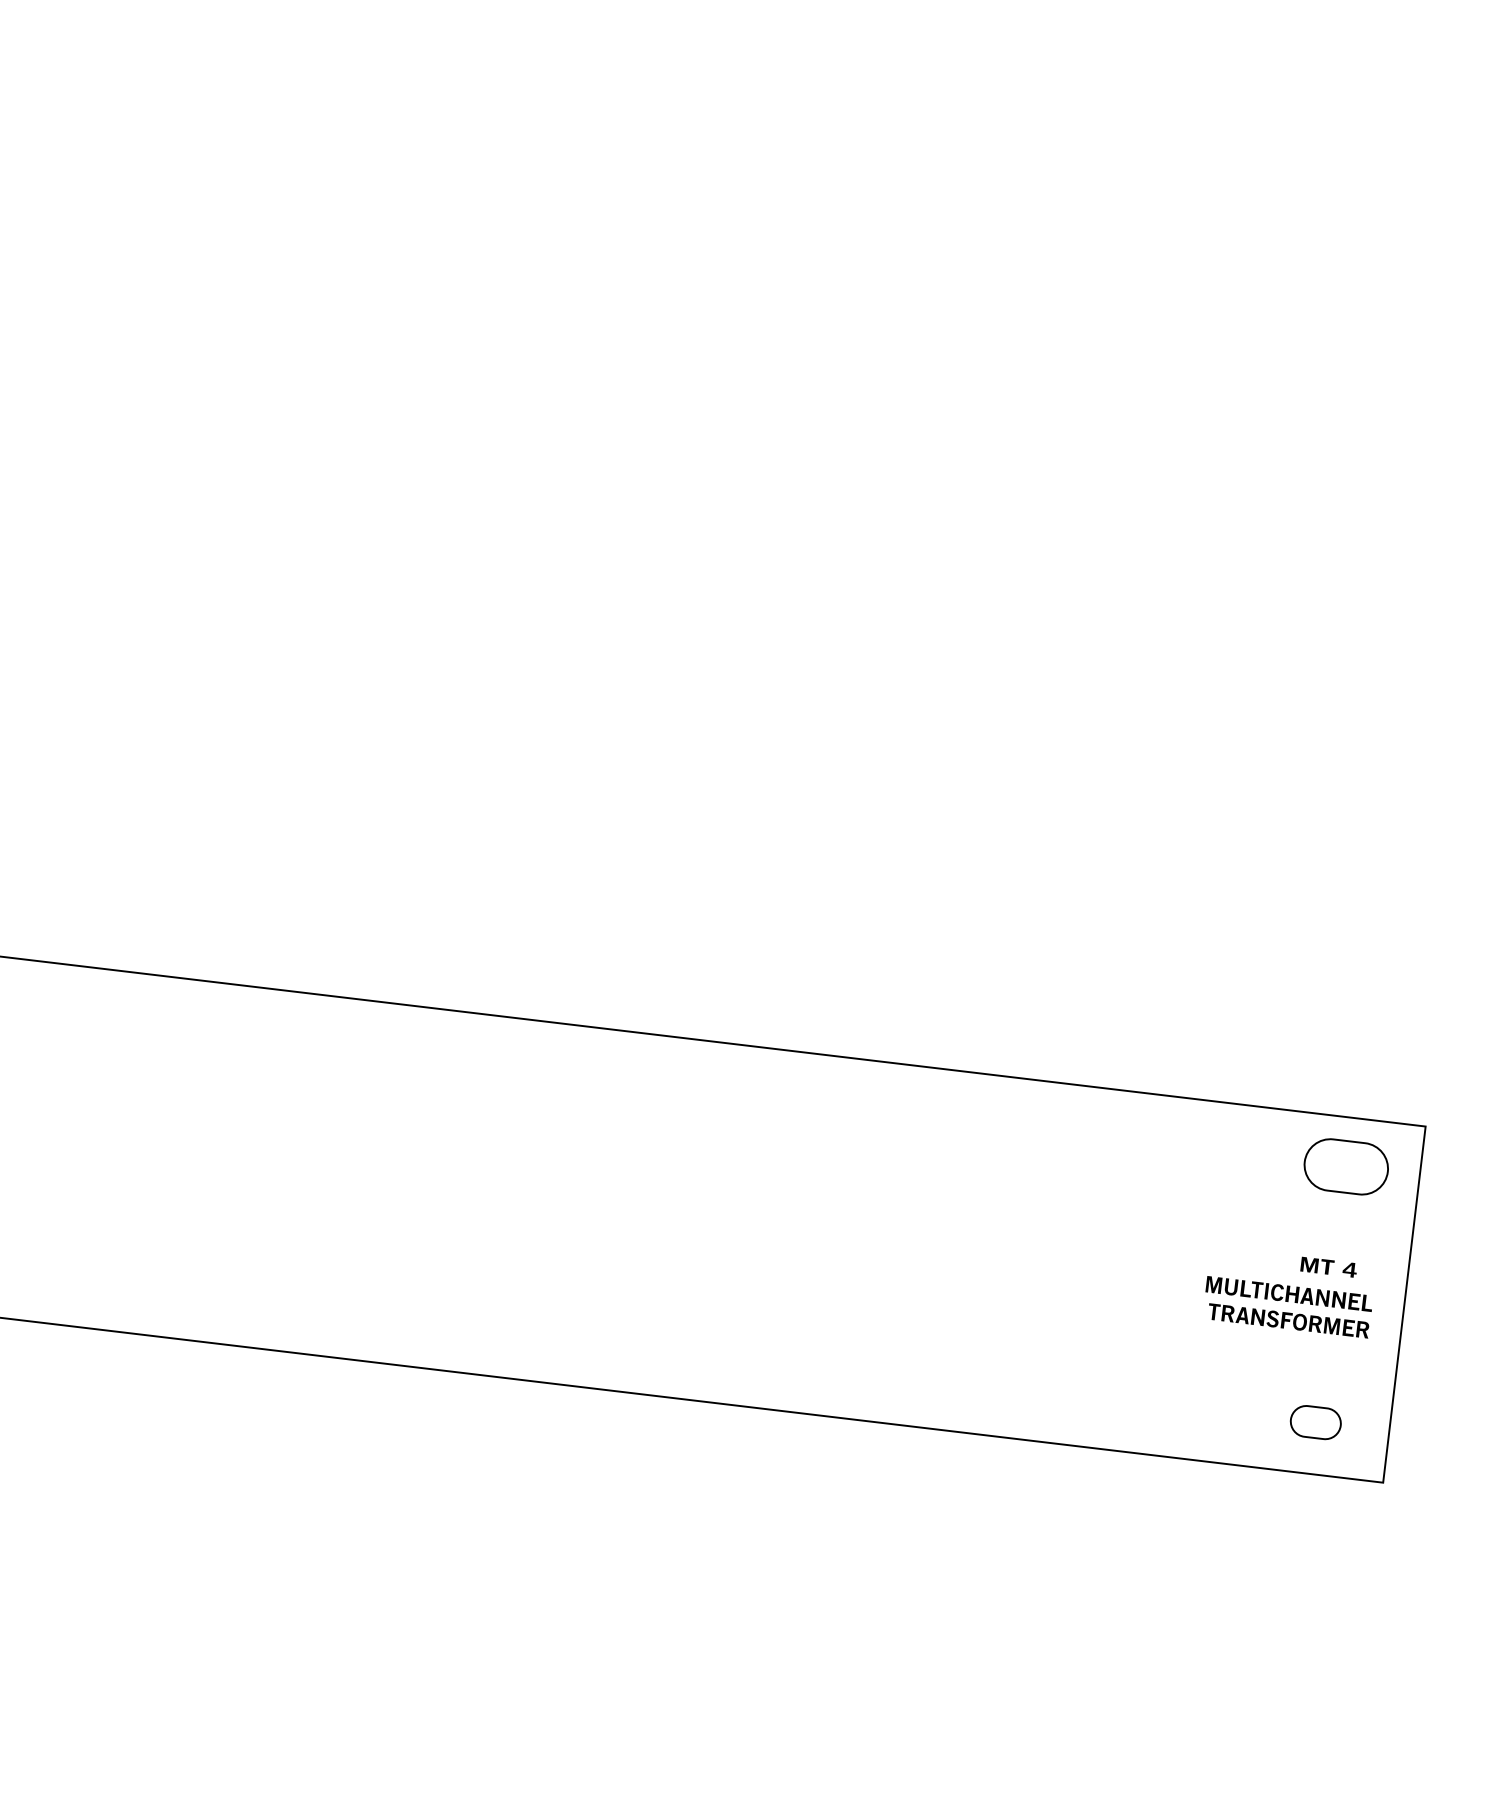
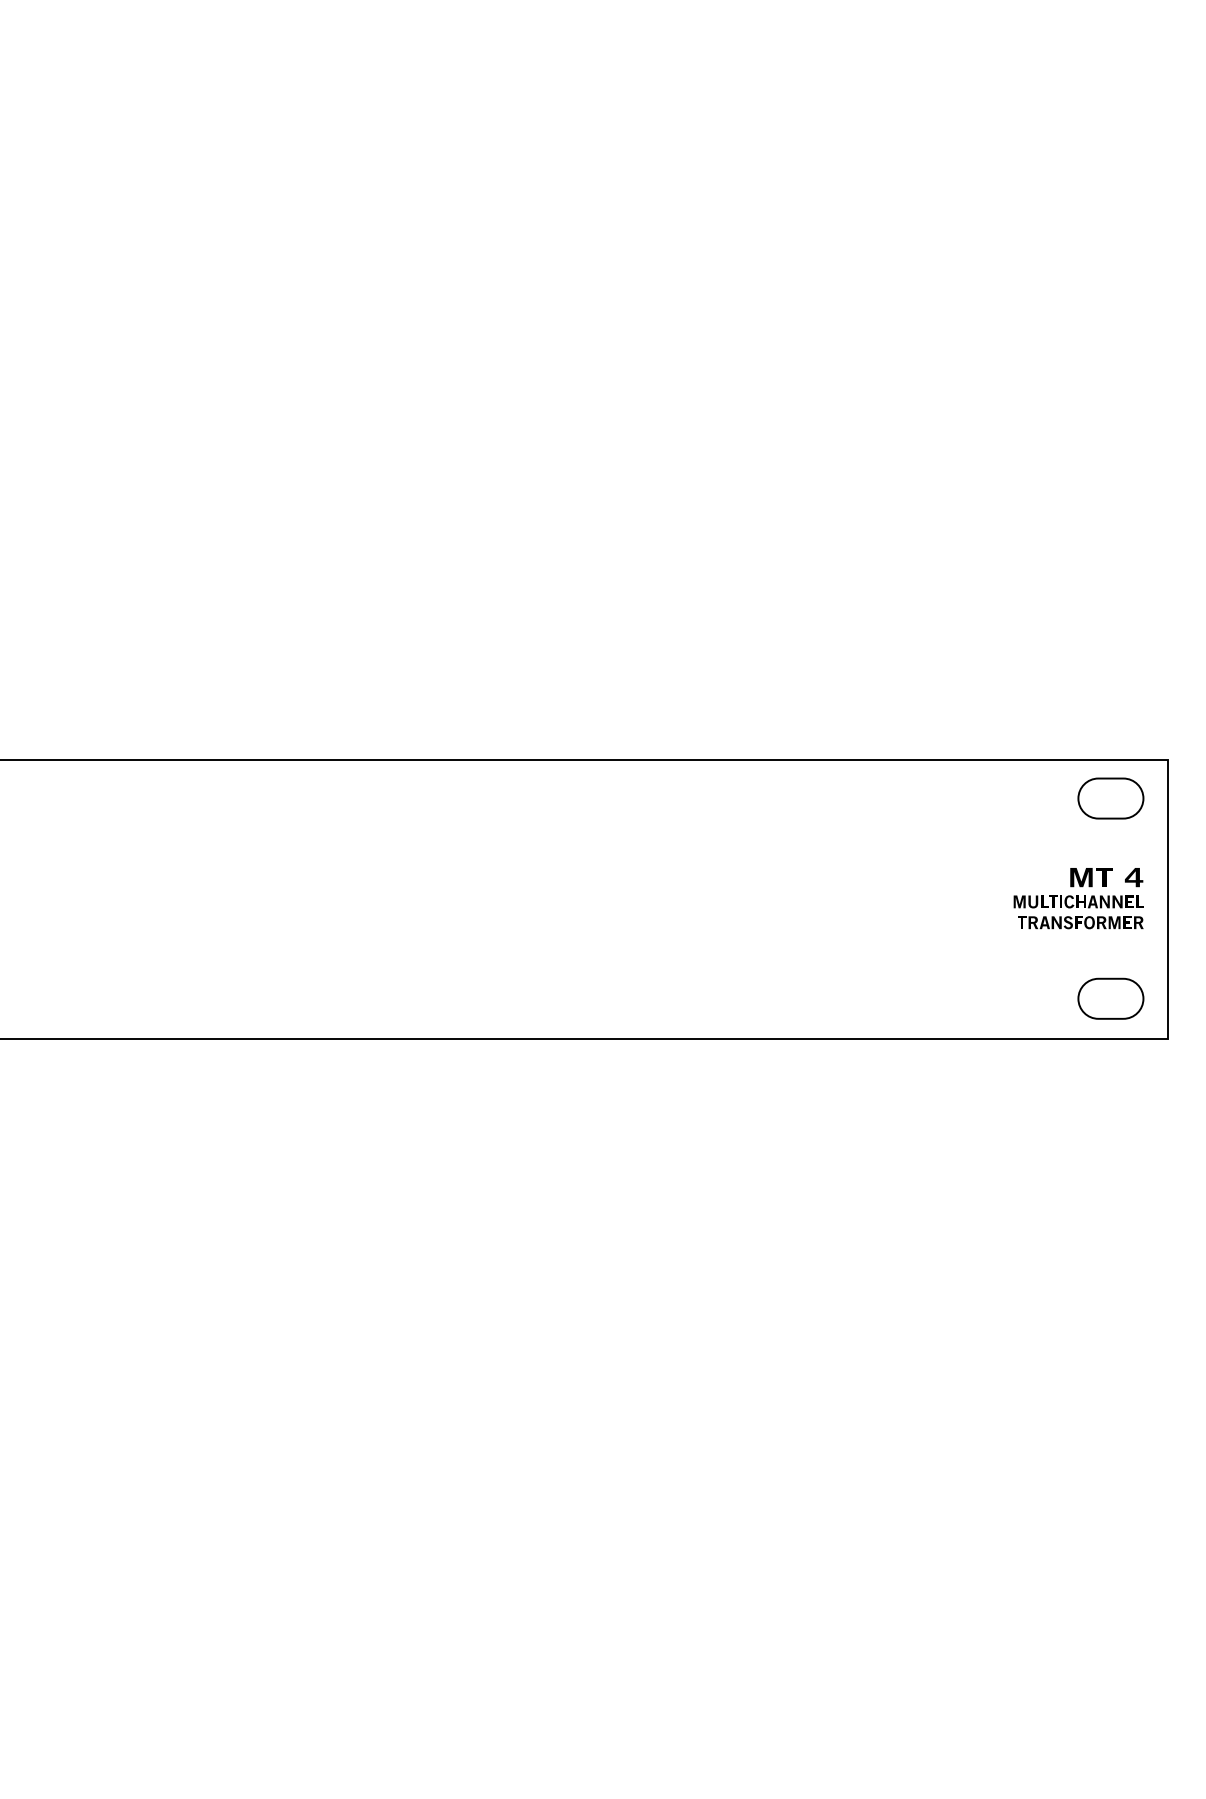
part: (1328, 1267) -> (1106, 877), size x1.67
part: (1315, 1422) -> (1110, 998), size x1.67

